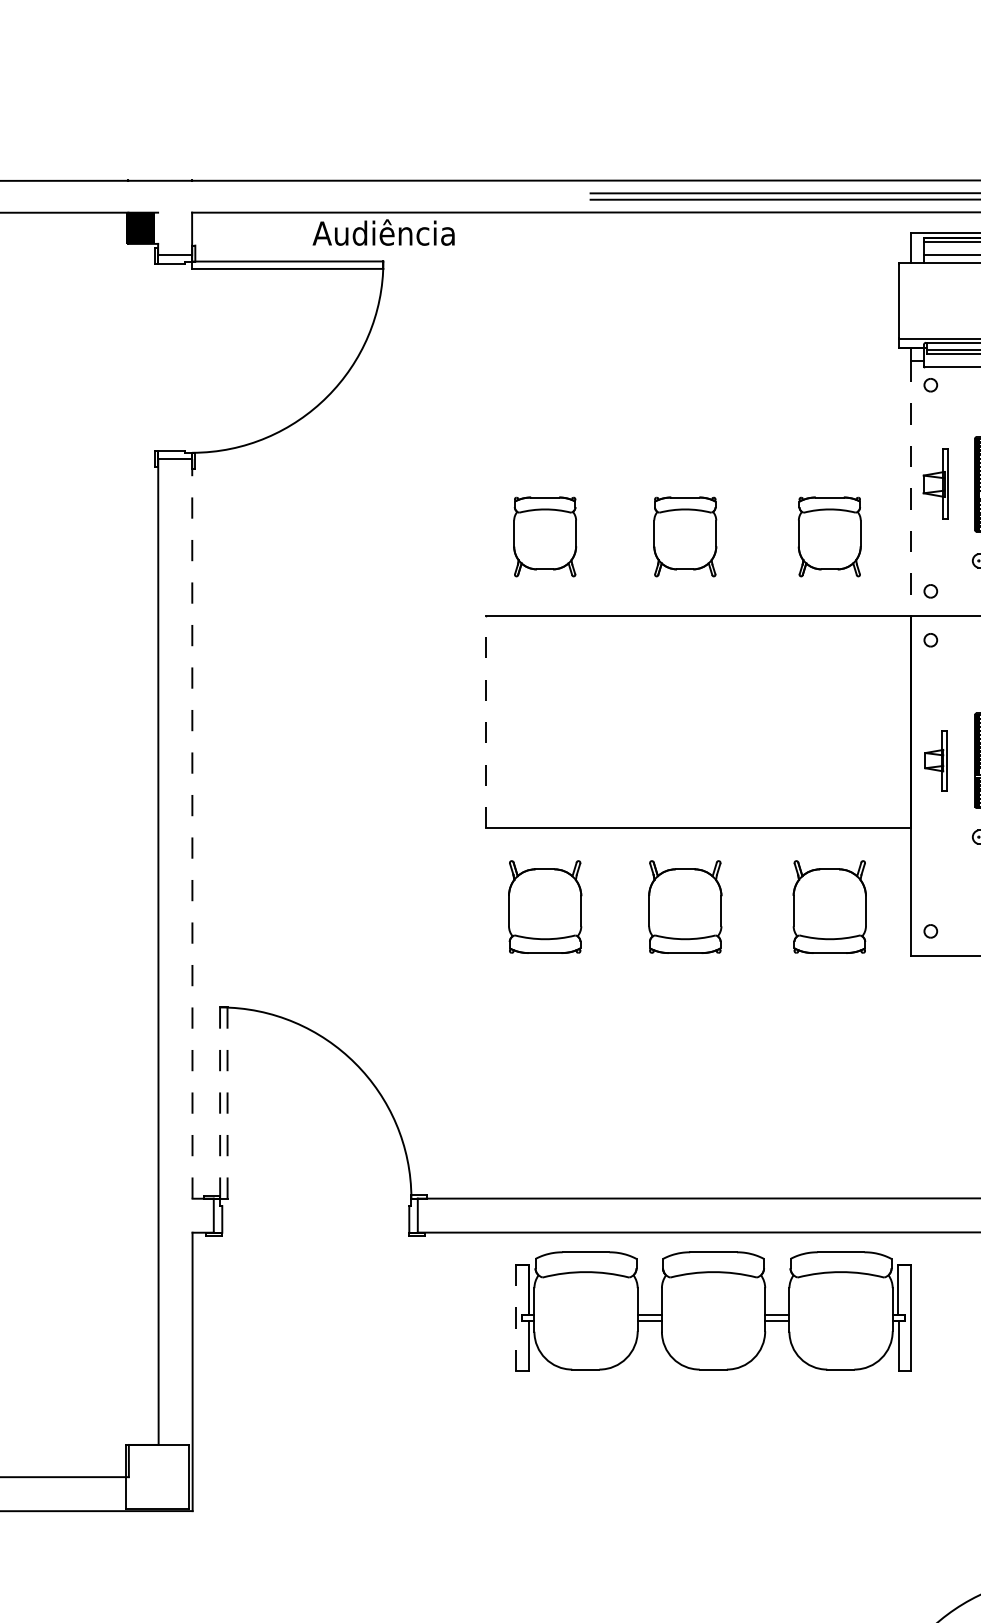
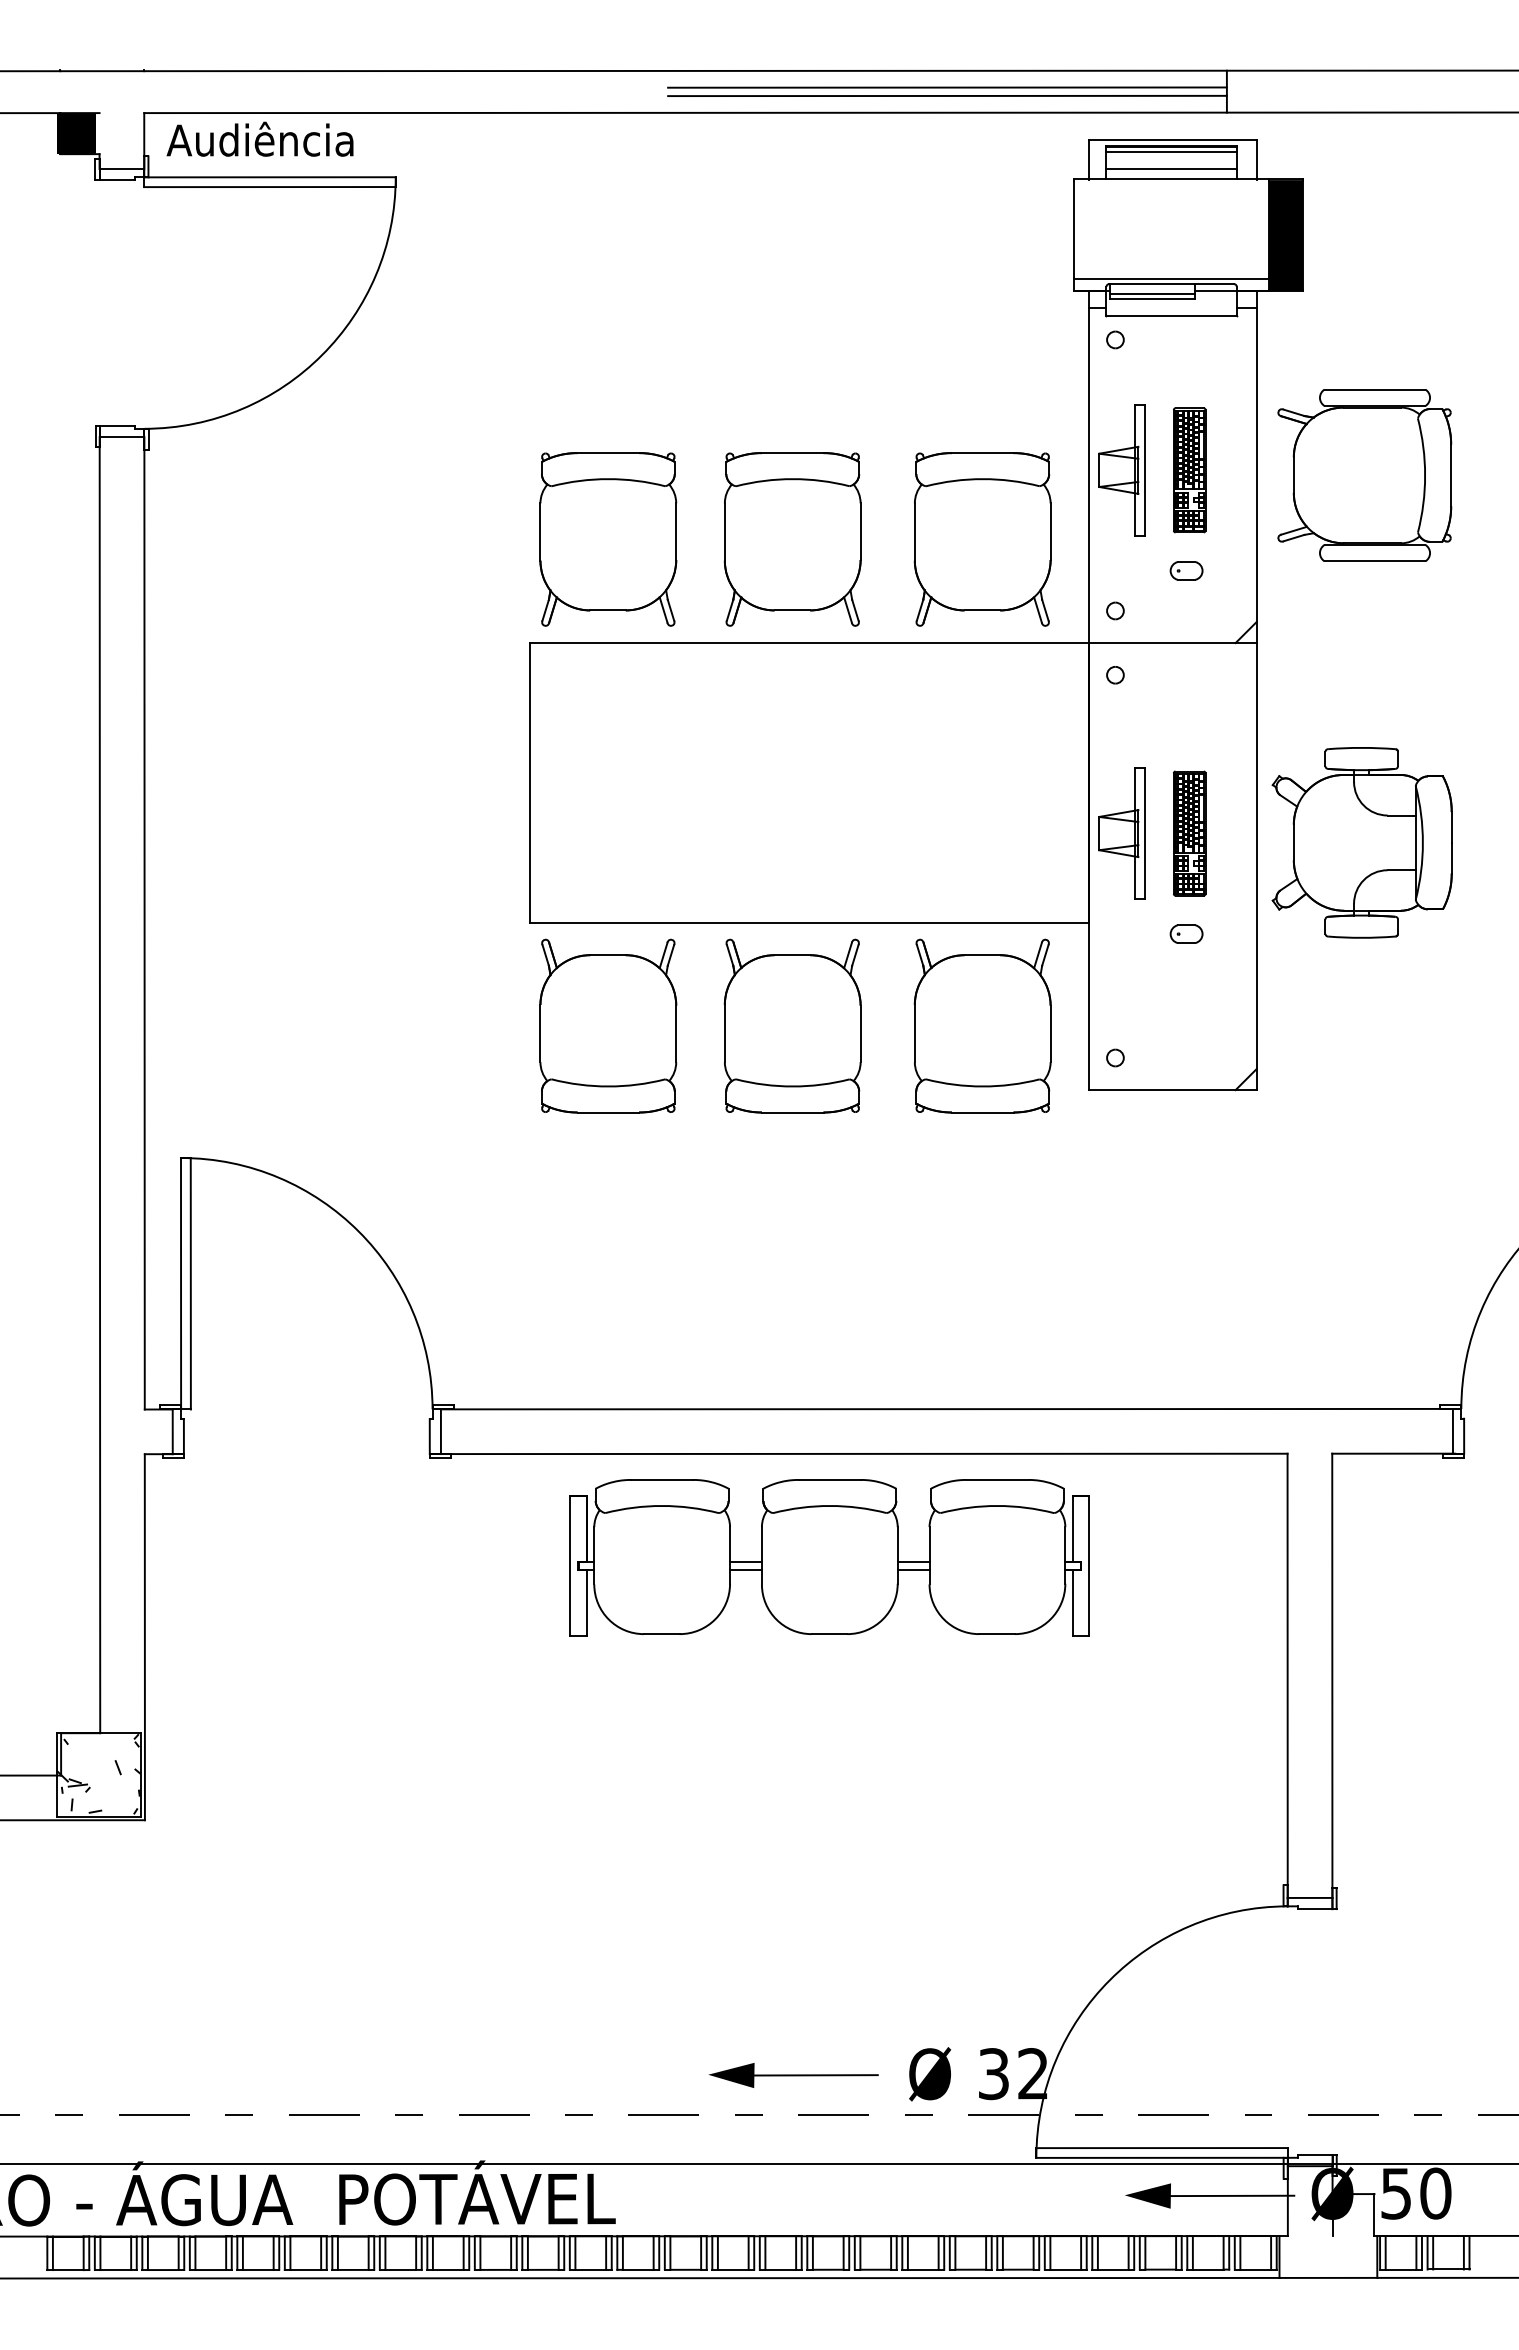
text: (383, 231) -> (259, 138), moved
part: (935, 484) -> (1121, 470), size x1.43
line: (910, 488) -> (1088, 475), dashed -> solid
part: (545, 536) -> (608, 539), size x1.67
part: (685, 536) -> (792, 539), size x1.67
part: (829, 536) -> (982, 539), size x1.67
line: (485, 721) -> (530, 782), dashed -> solid
part: (935, 760) -> (1121, 833), size x1.67
line: (192, 828) -> (144, 922), dashed -> solid
part: (545, 906) -> (608, 1025), size x1.43
part: (685, 906) -> (792, 1025), size x1.43
part: (829, 906) -> (982, 1025), size x1.43
line: (220, 1102) -> (181, 1283), dashed -> solid
line: (227, 1102) -> (190, 1283), dashed -> solid
line: (516, 1318) -> (570, 1566), dashed -> solid
hatch: (157, 1476) -> (98, 1774), added

